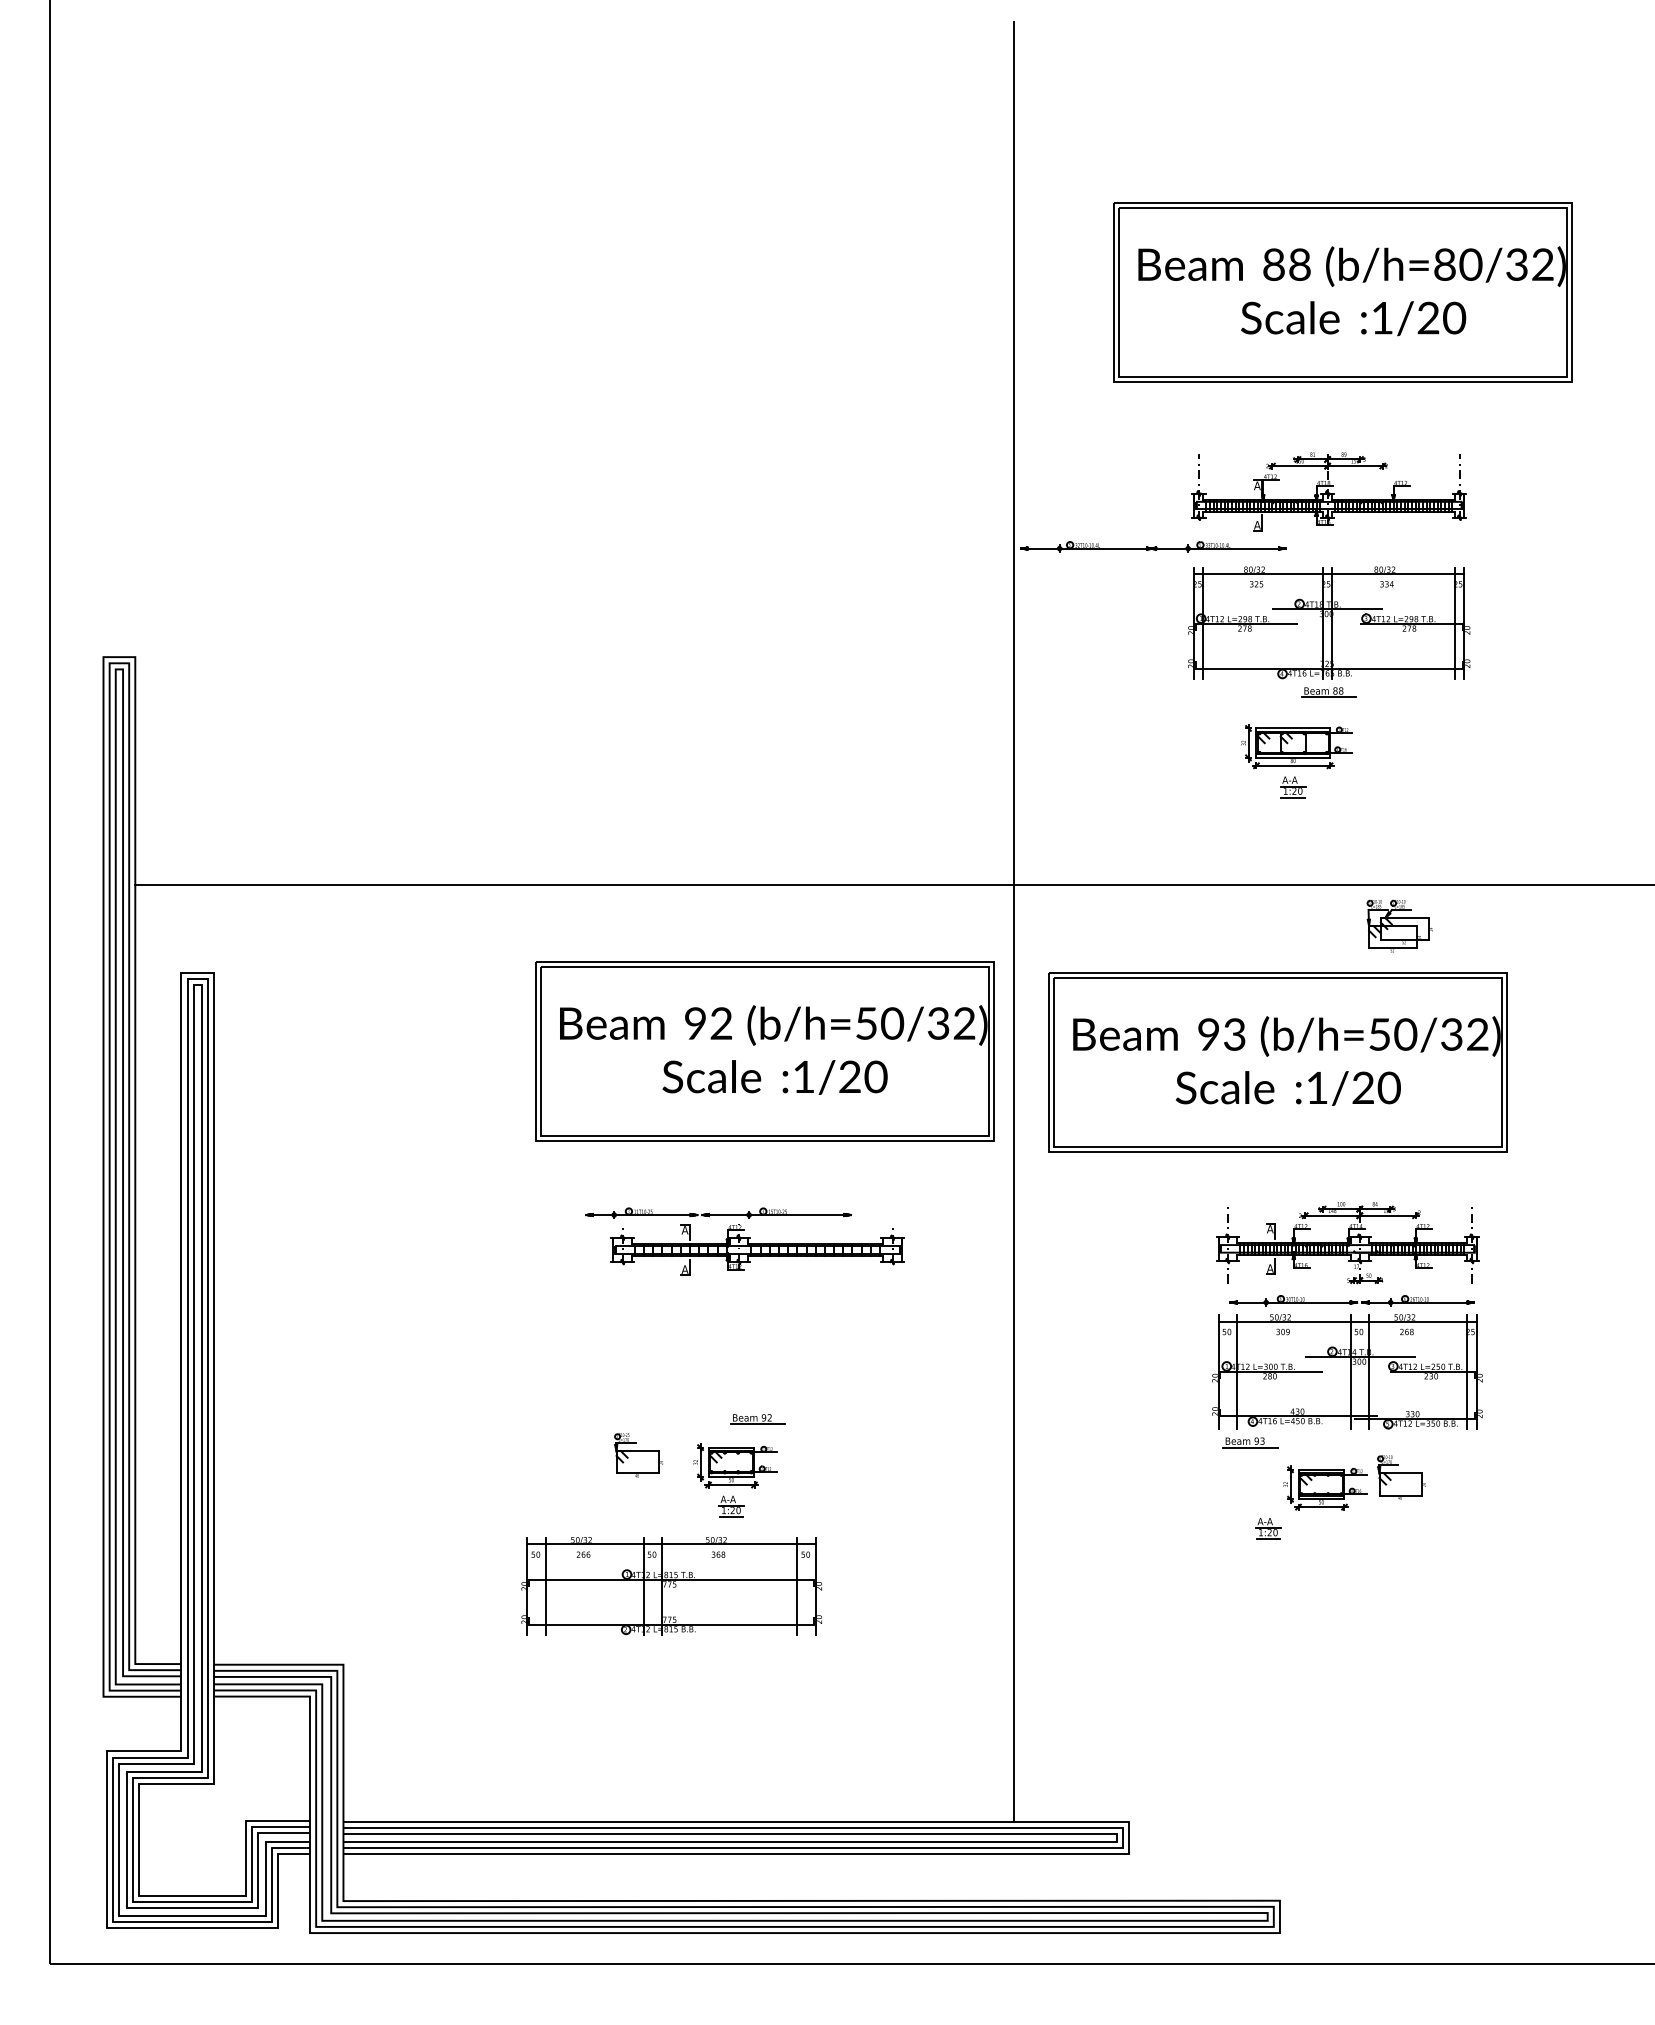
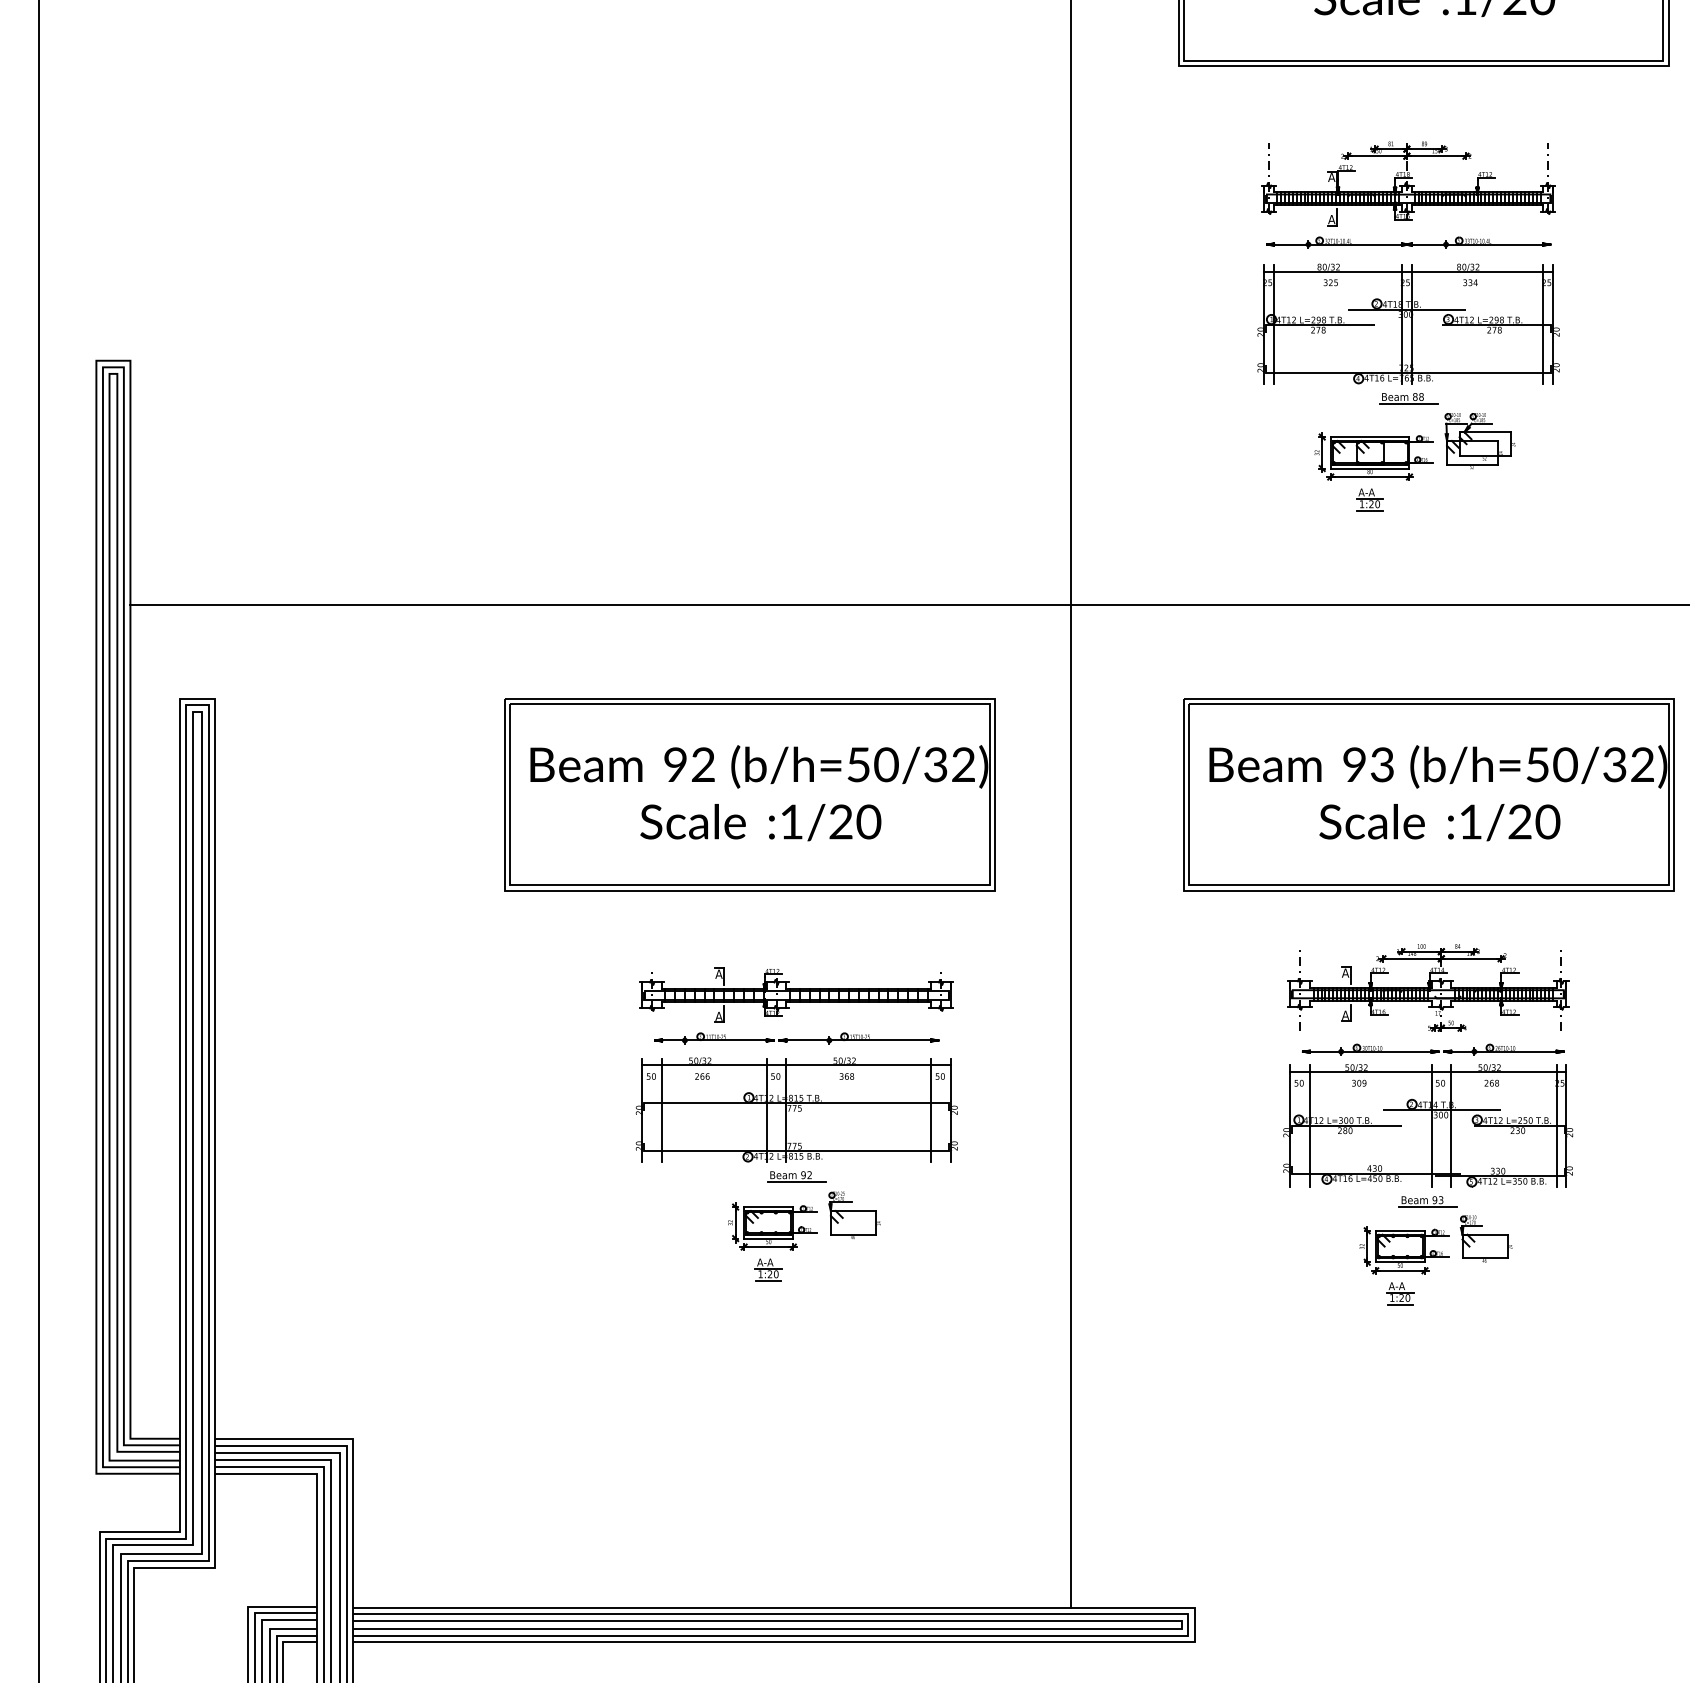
part: (1153, 546) -> (1408, 242), moved
part: (1399, 925) -> (1479, 440), moved
part: (764, 1051) -> (749, 794), moved
part: (1277, 1062) -> (1428, 794), moved
part: (718, 1212) -> (796, 1037), moved
part: (1250, 1442) -> (1428, 1201), moved
part: (638, 1455) -> (854, 1215), moved
part: (1268, 1528) -> (1400, 1293), moved
part: (671, 1586) -> (796, 1110), moved

